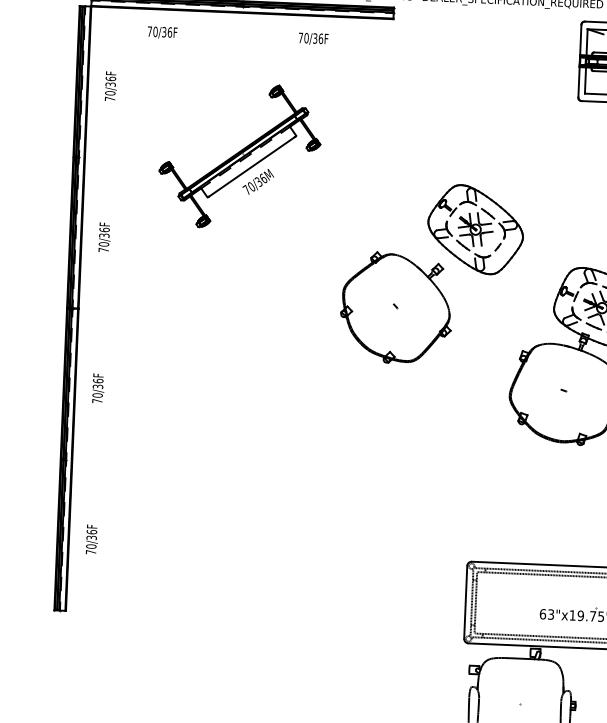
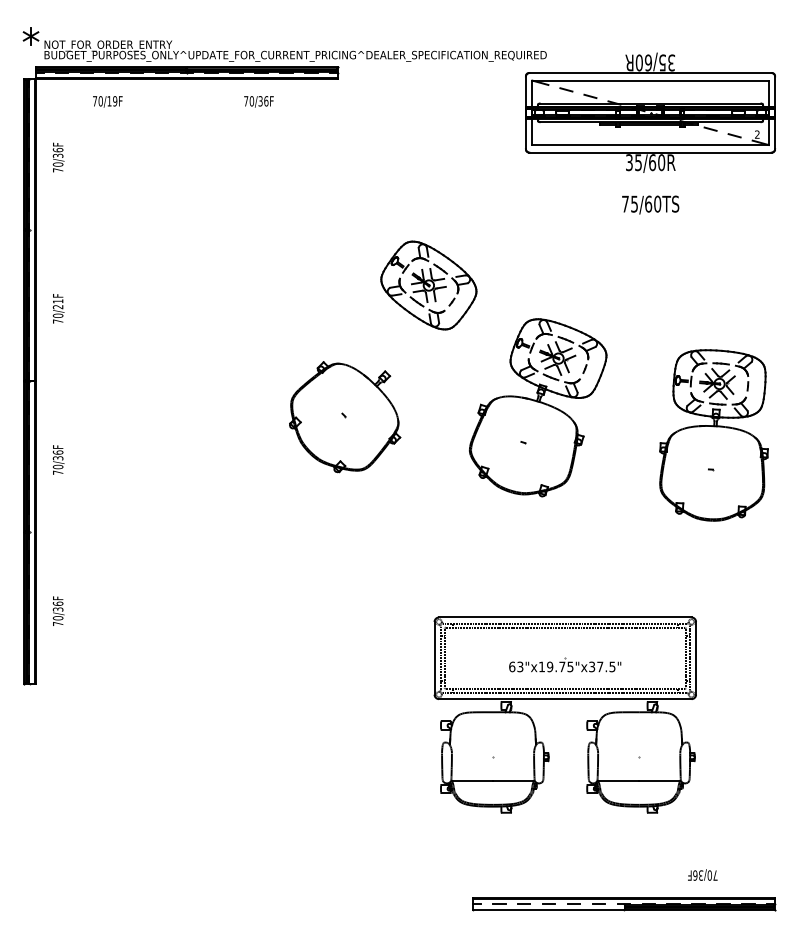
text: (167, 32) -> (112, 101), 70/36F -> 70/19F
part: (240, 155) -> (190, 221), removed
text: (103, 233) -> (57, 304), 70/36F -> 70/21F
part: (396, 308) -> (345, 417), moved

